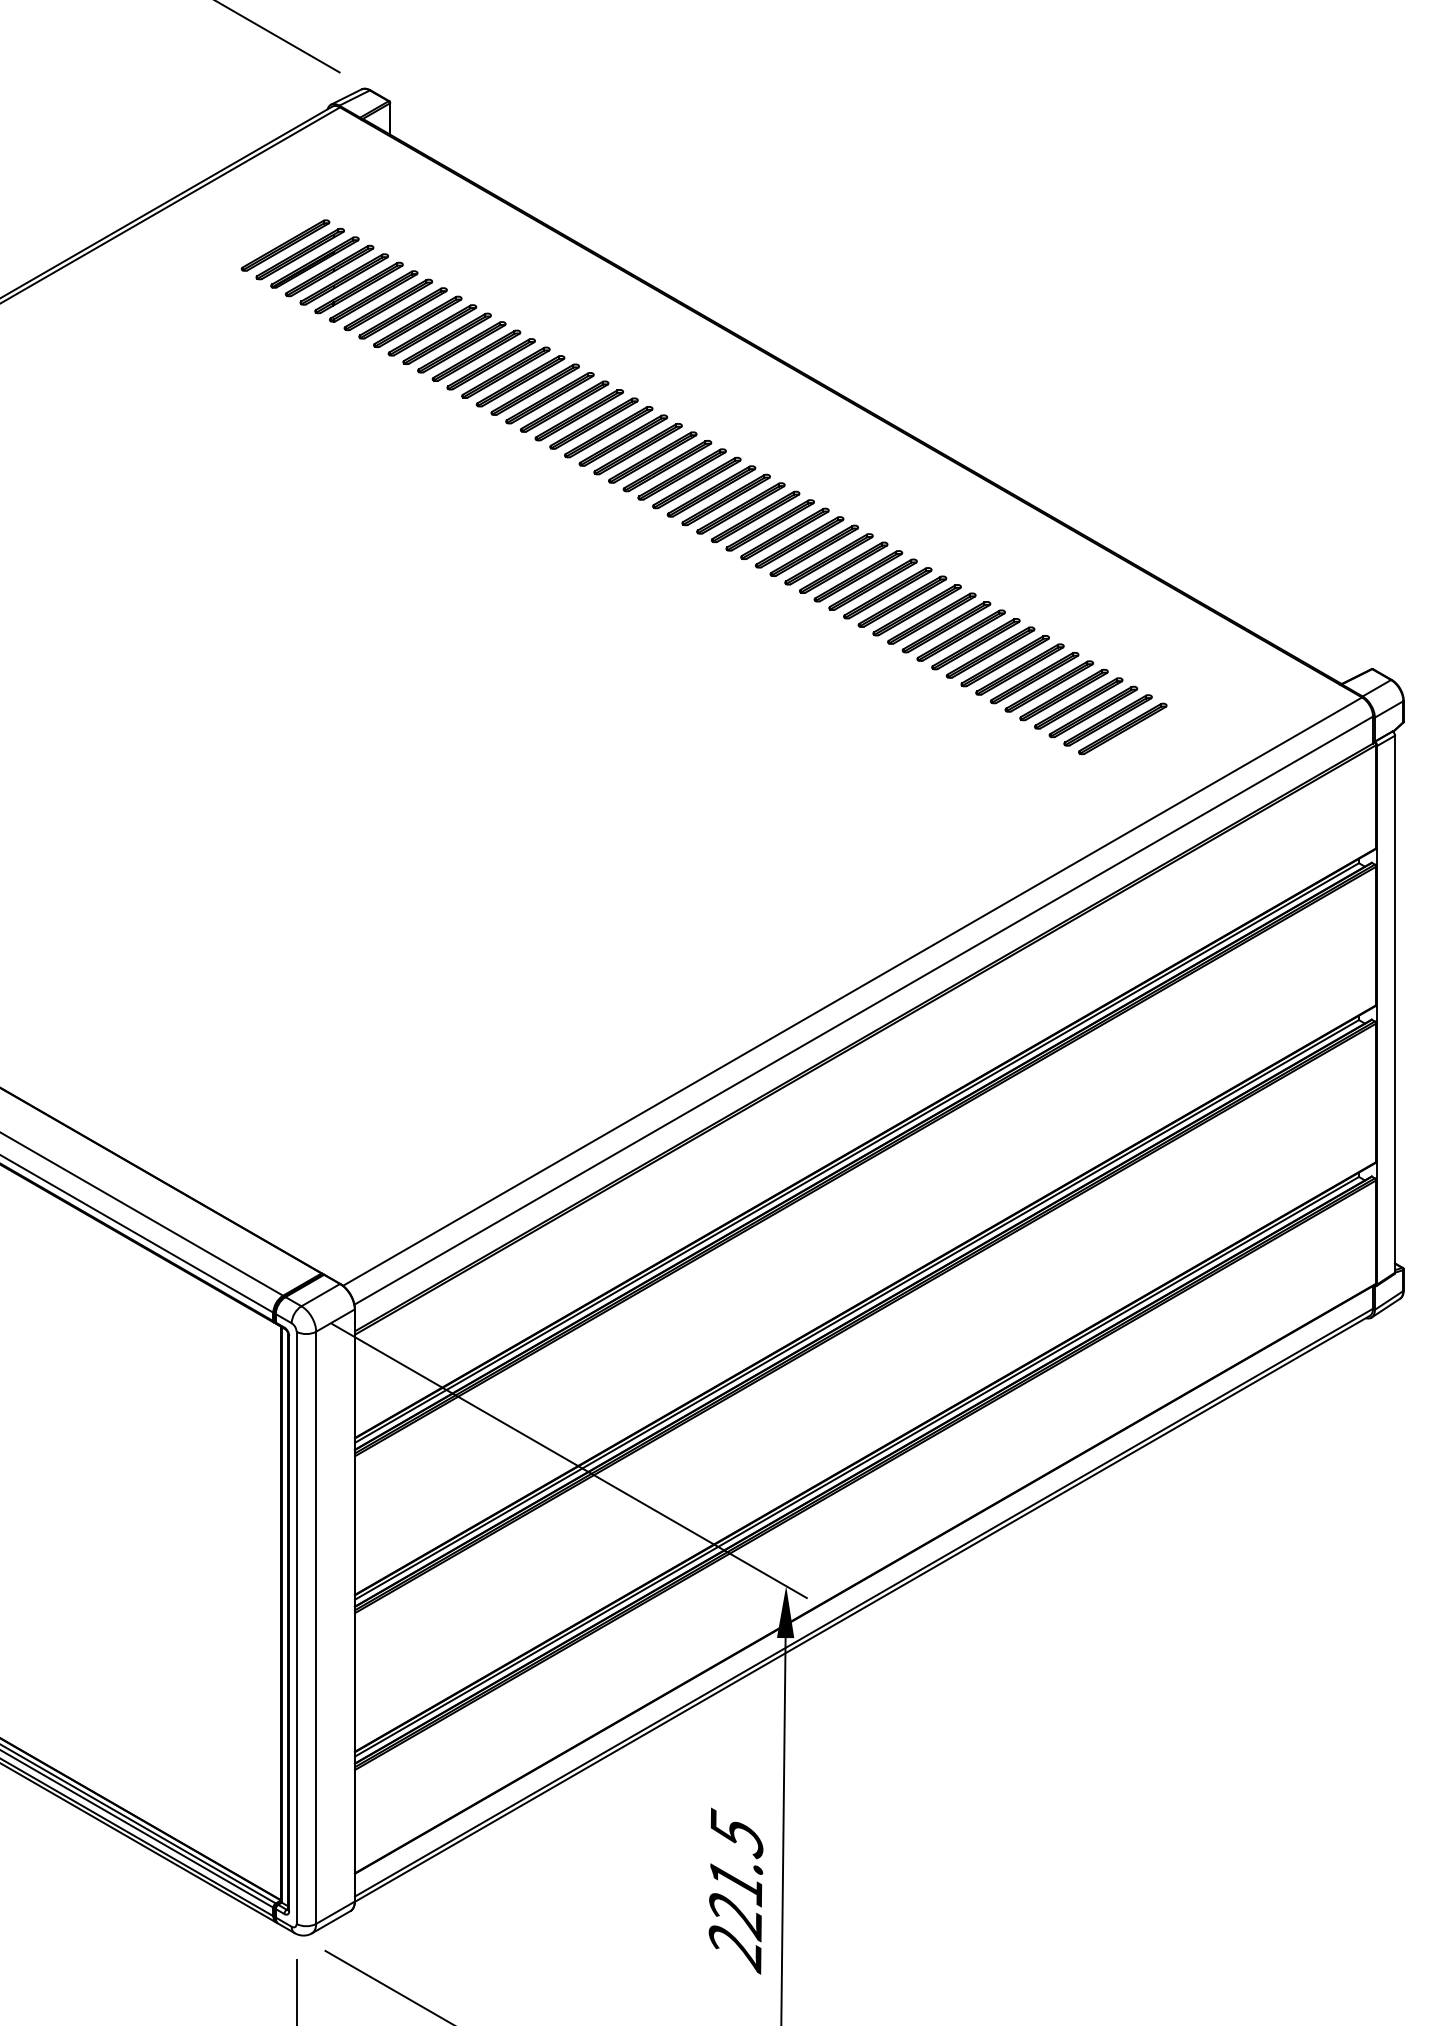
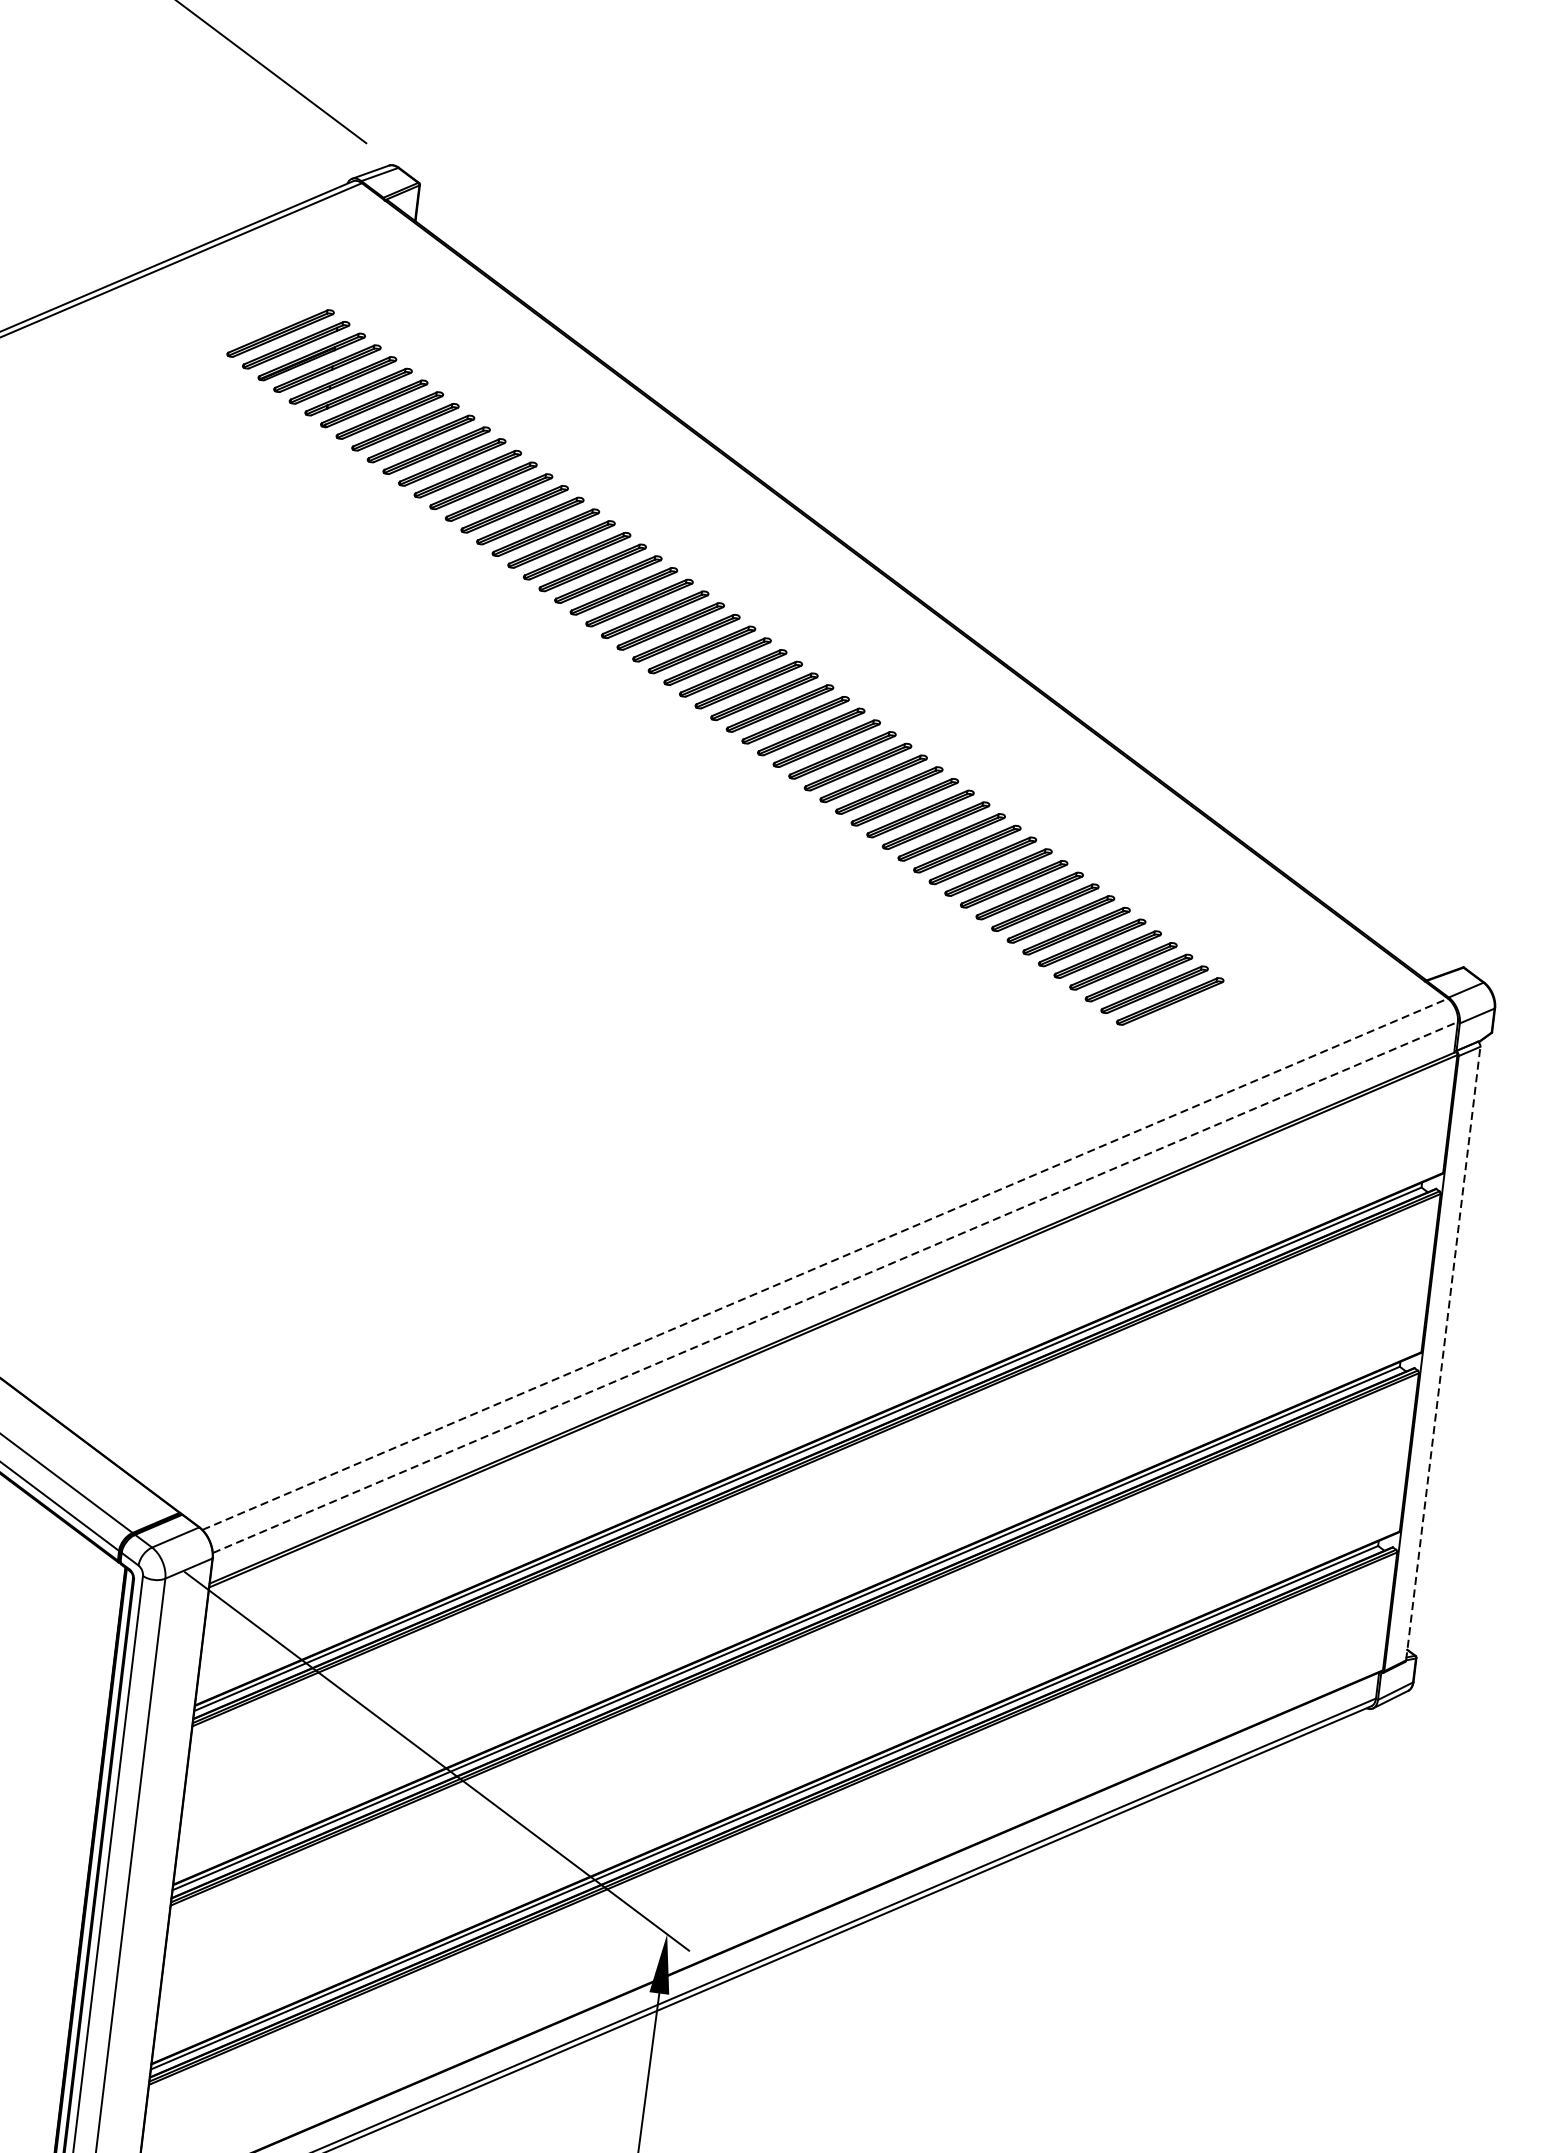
line: (853, 991) -> (826, 1264), solid -> dashed
line: (1395, 1003) -> (1443, 1352), solid -> dashed
line: (864, 1010) -> (836, 1287), solid -> dashed

